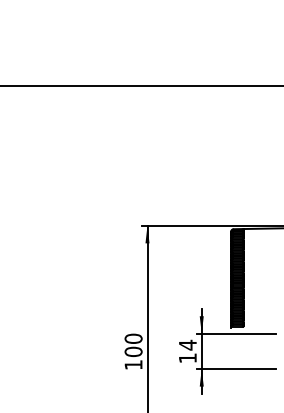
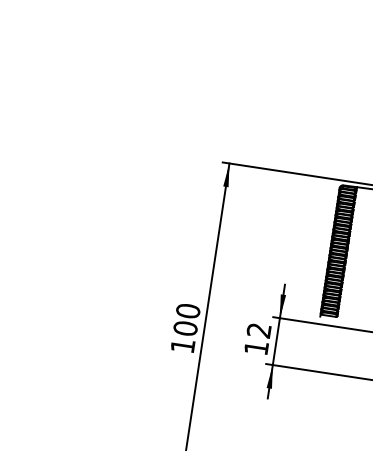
text: (187, 344) -> (258, 329), 14 -> 12

